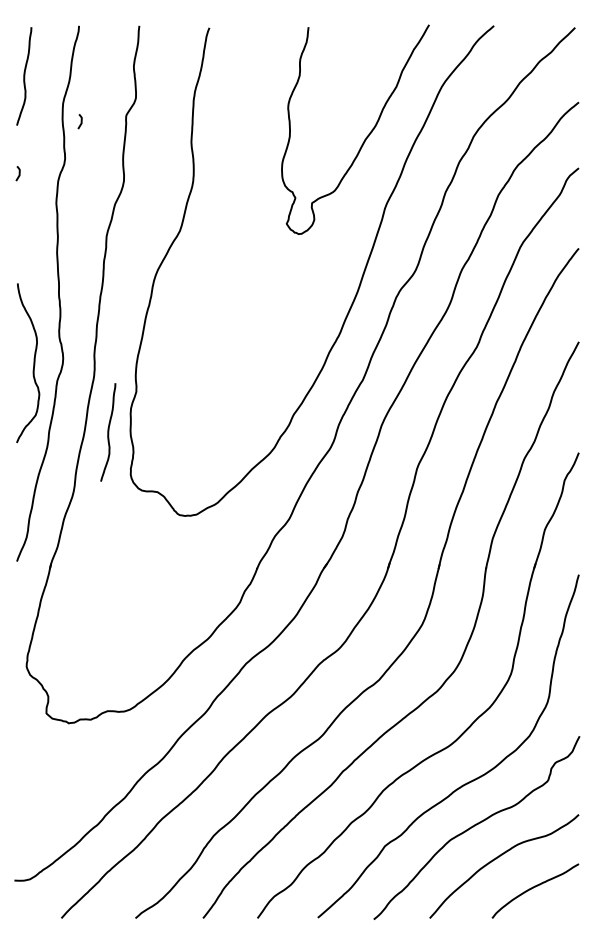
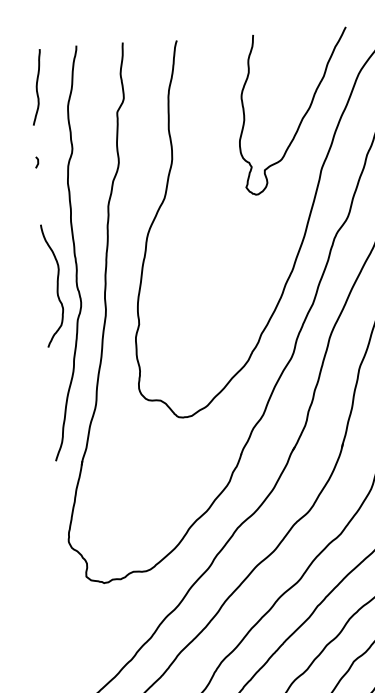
curve: (80, 121) -> (82, 119), removed
curve: (33, 363) -> (57, 285), moved
curve: (108, 432) -> (119, 357), removed

